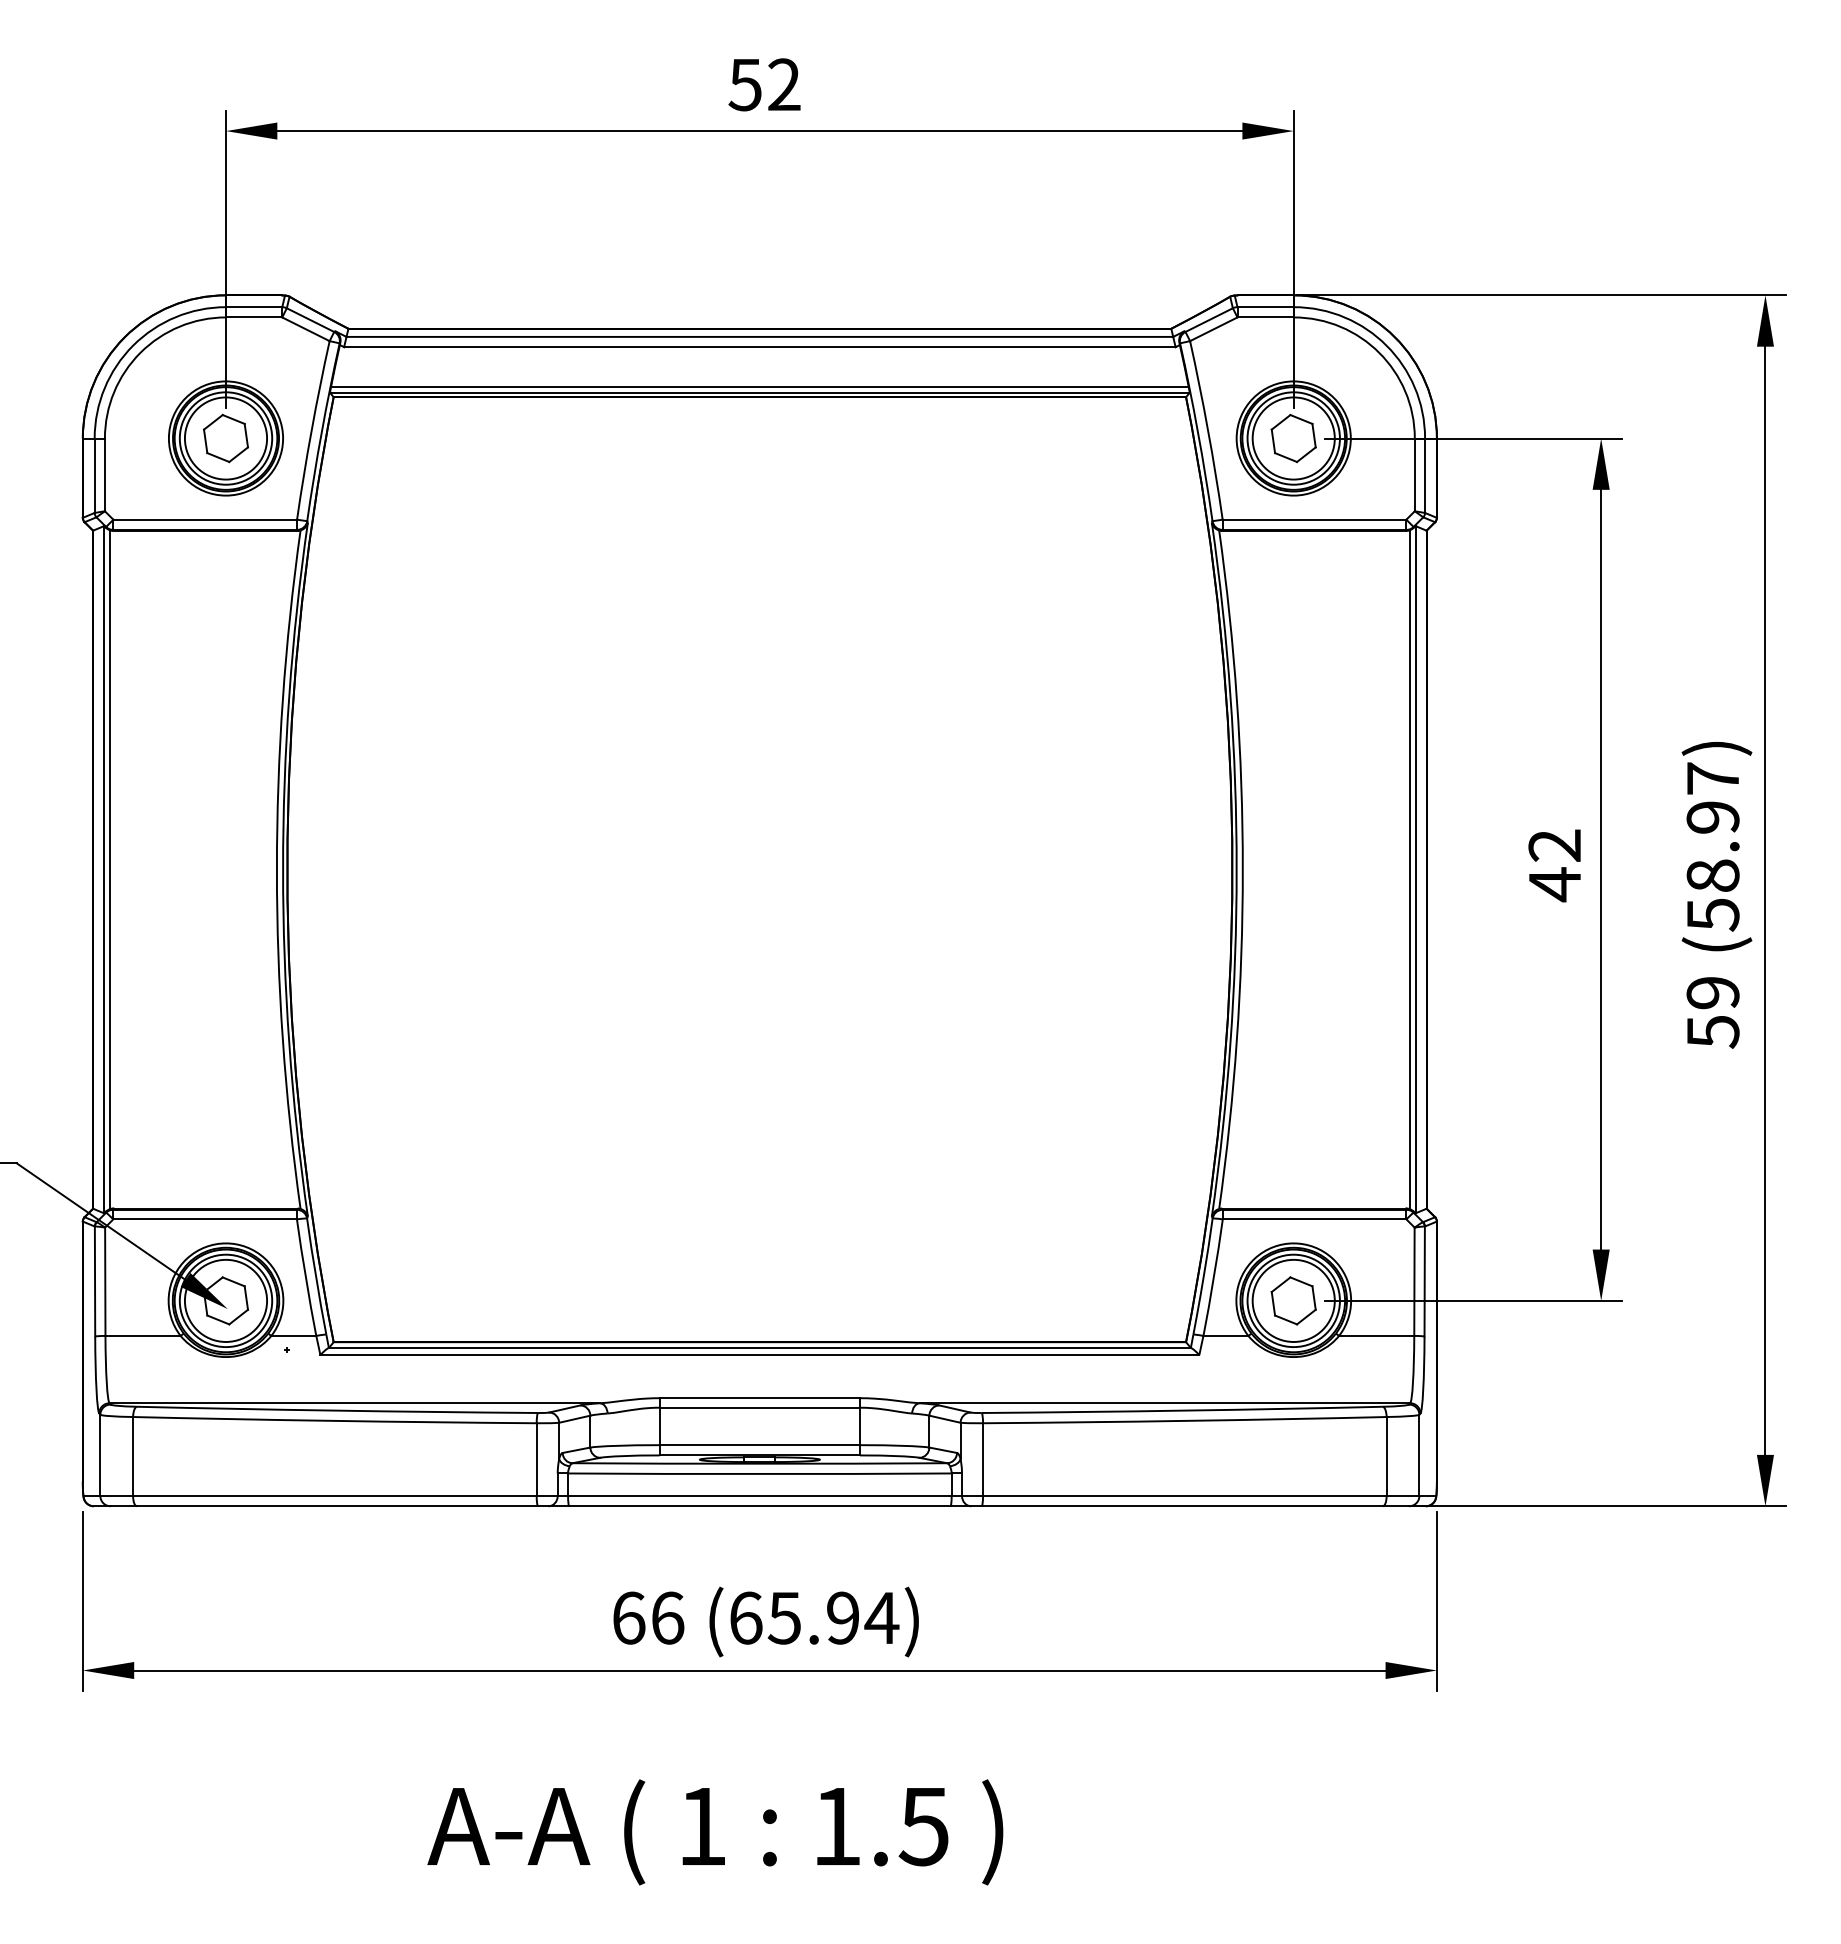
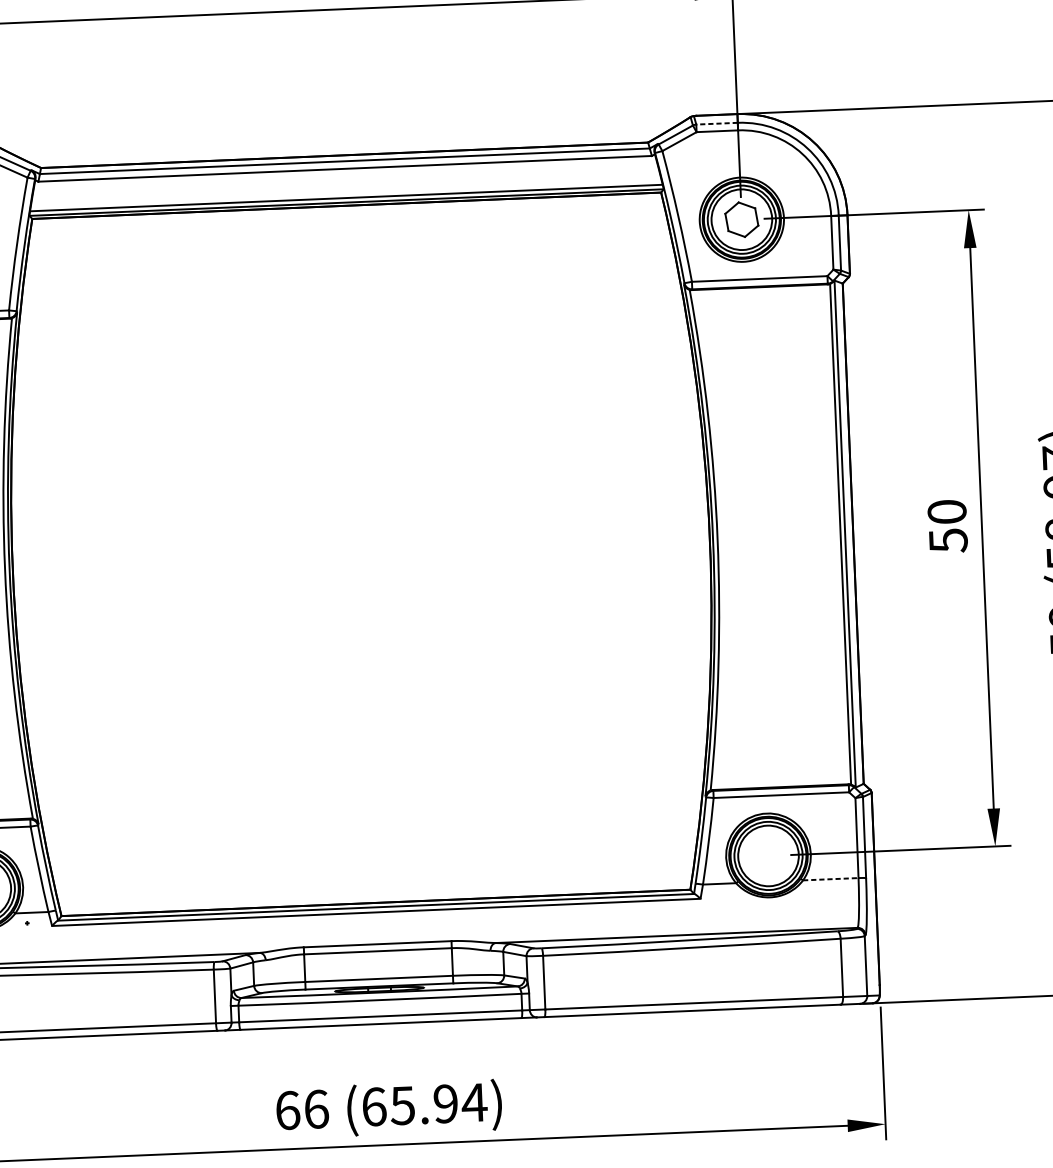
line: (1265, 307) -> (716, 123), solid -> dashed
text: (1554, 865) -> (947, 526), 42 -> 50
part: (1293, 1300) -> (768, 855), removed
line: (1376, 1335) -> (830, 878), solid -> dashed

